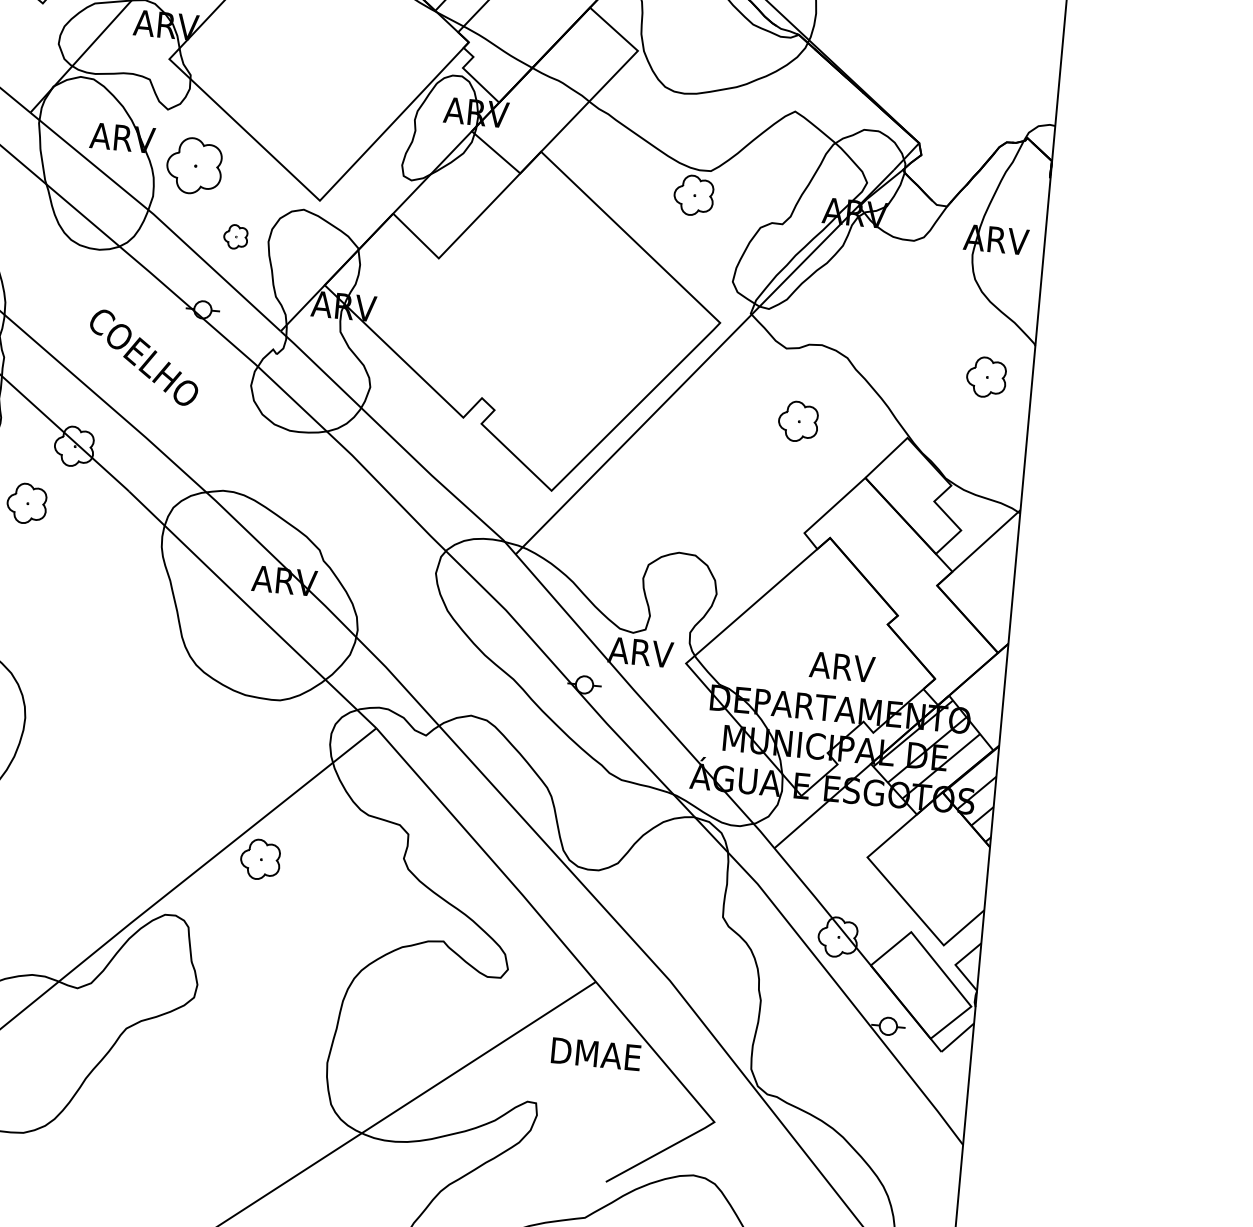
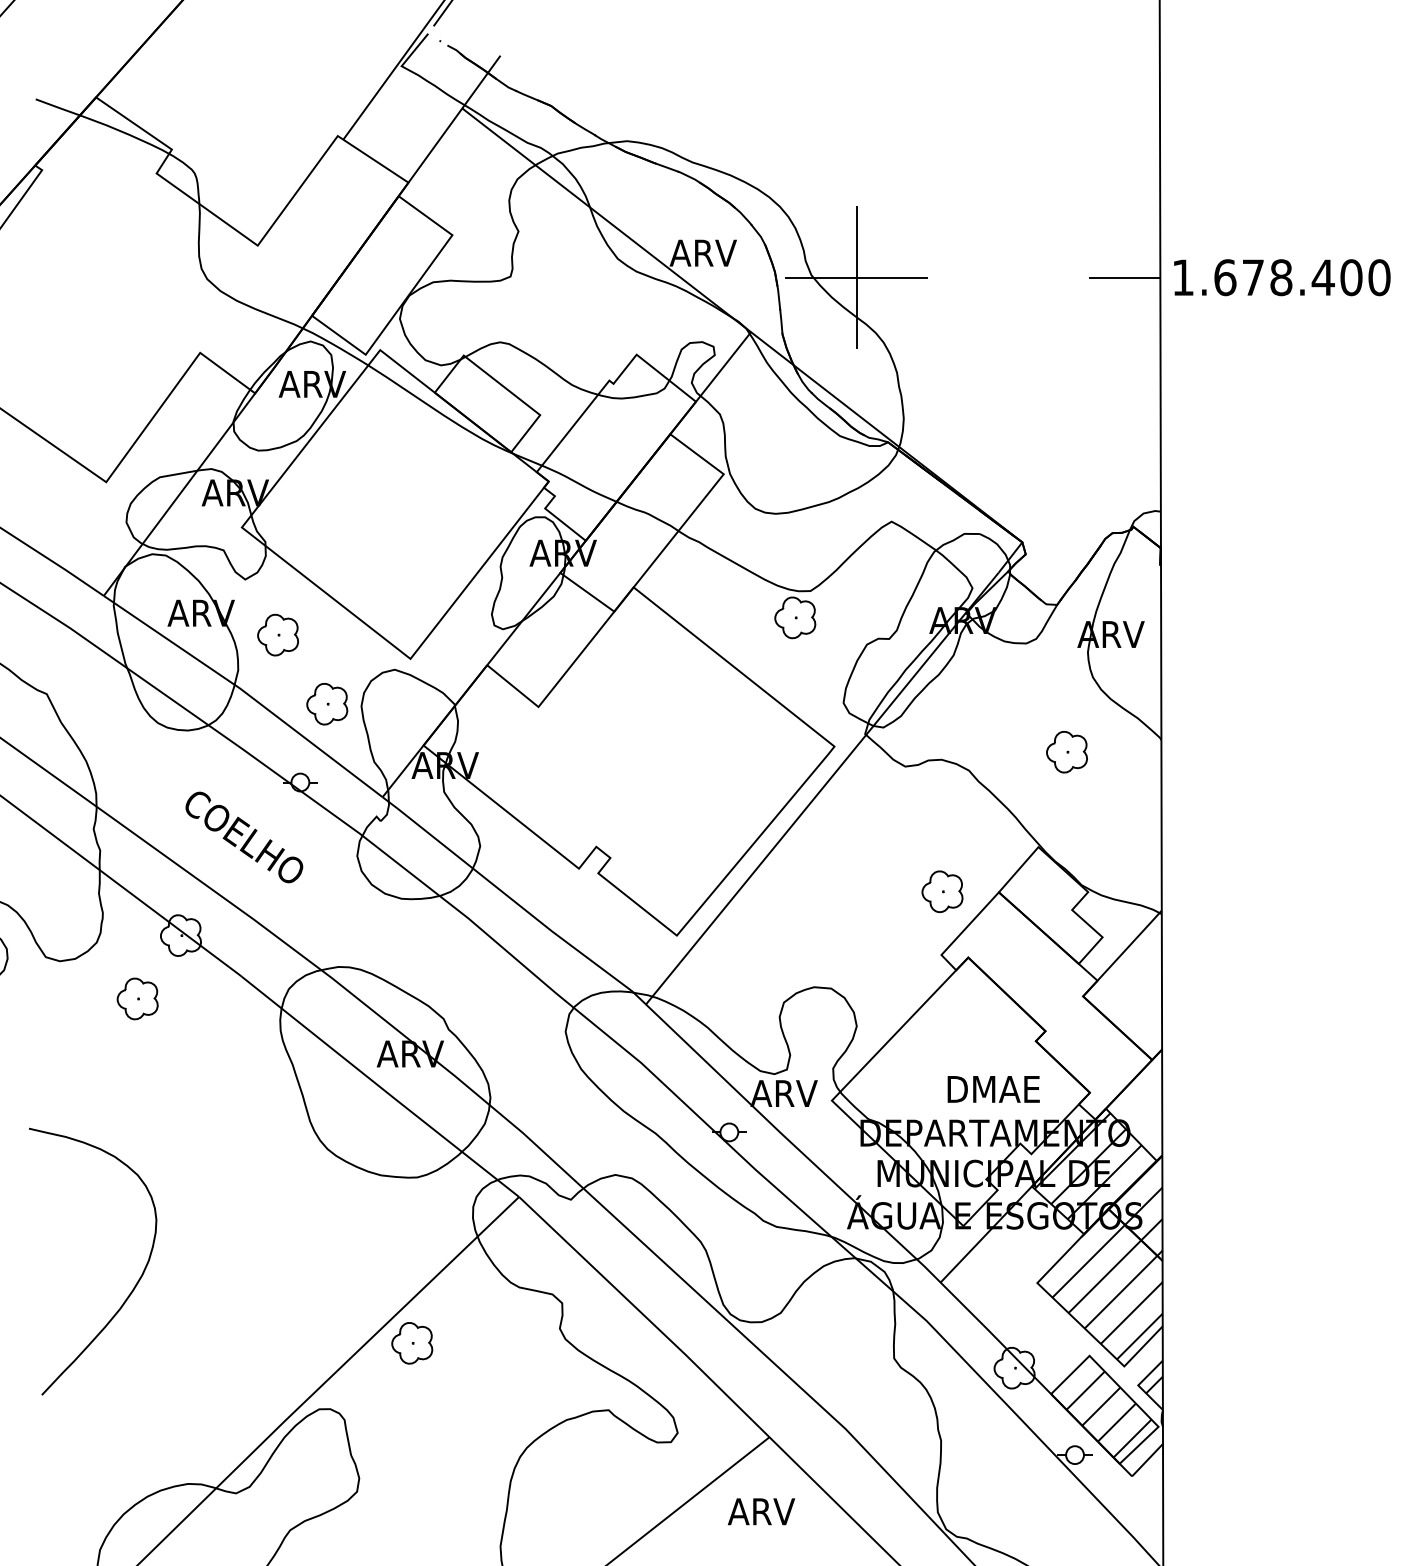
part: (195, 165) -> (278, 634), size x0.71
part: (235, 237) -> (327, 704), size x1.67
part: (985, 377) -> (1066, 752), moved
part: (798, 421) -> (942, 891), moved
text: (842, 667) -> (993, 1089), ARV -> DMAE
hatch: (934, 865) -> (1107, 1284), added
hatch: (970, 973) -> (1154, 1392), added
hatch: (924, 990) -> (1108, 1414), added
text: (594, 1053) -> (774, 1511), DMAE -> ARV

